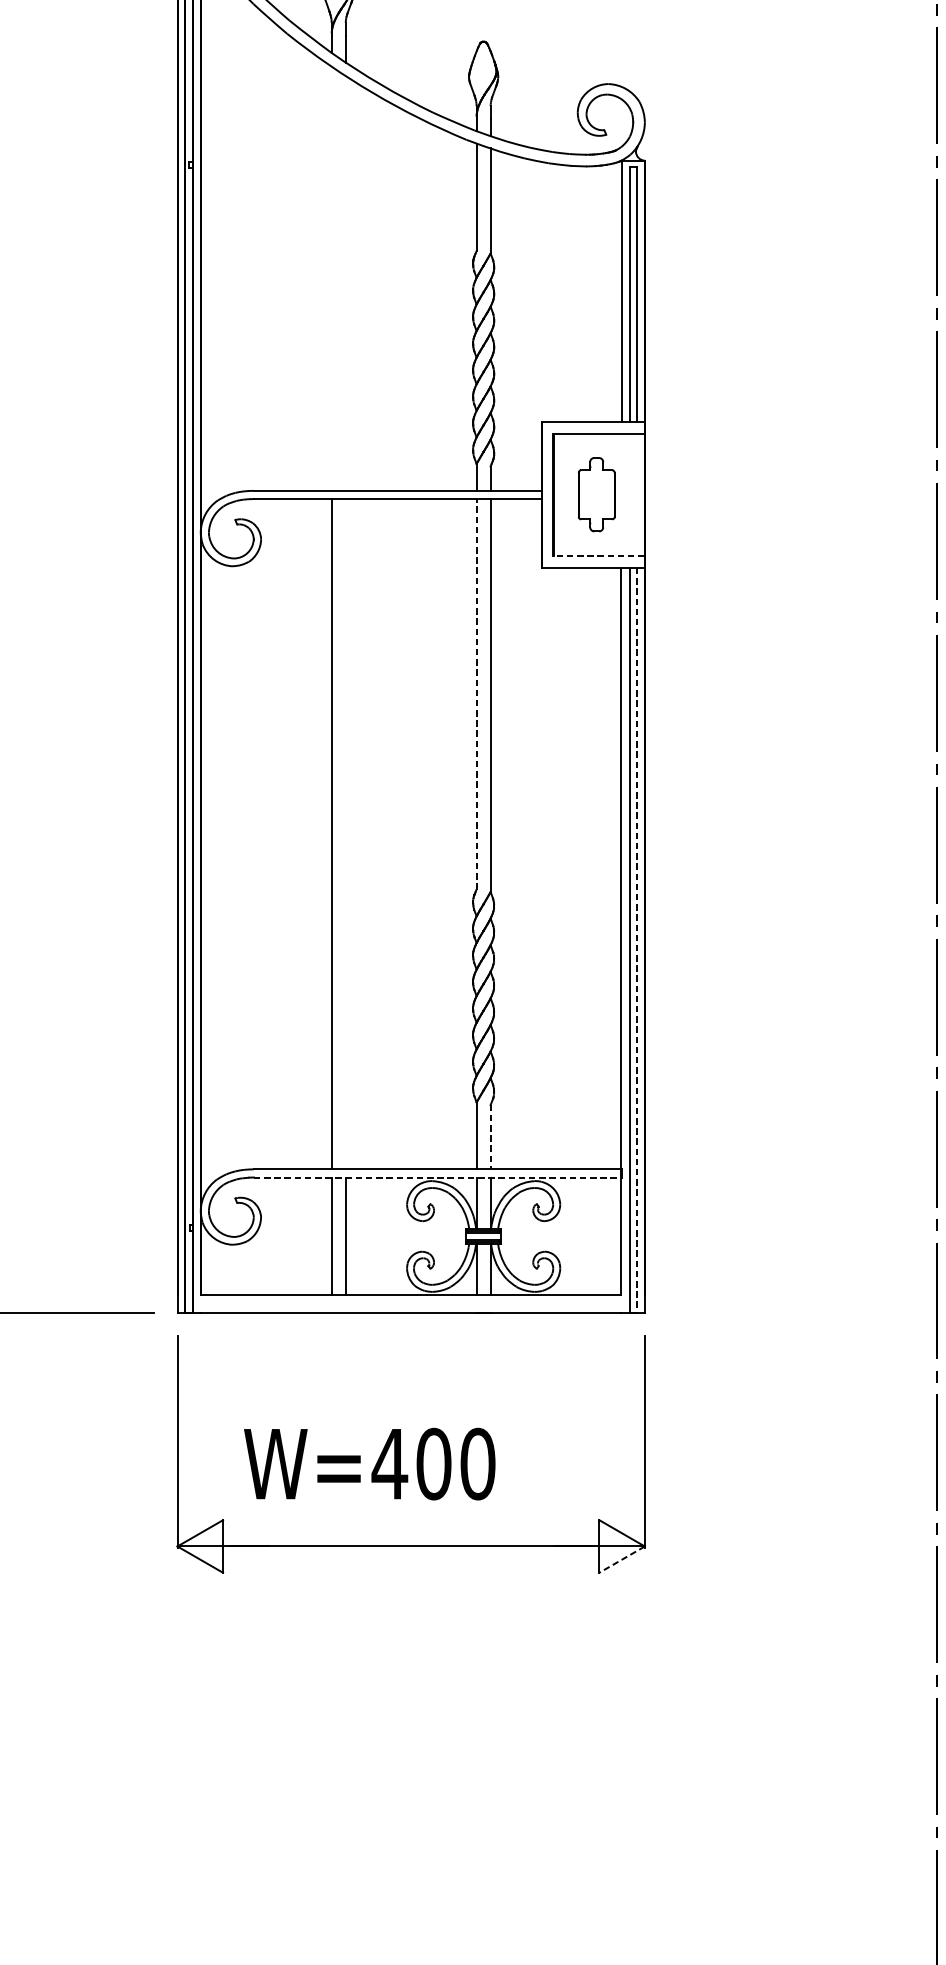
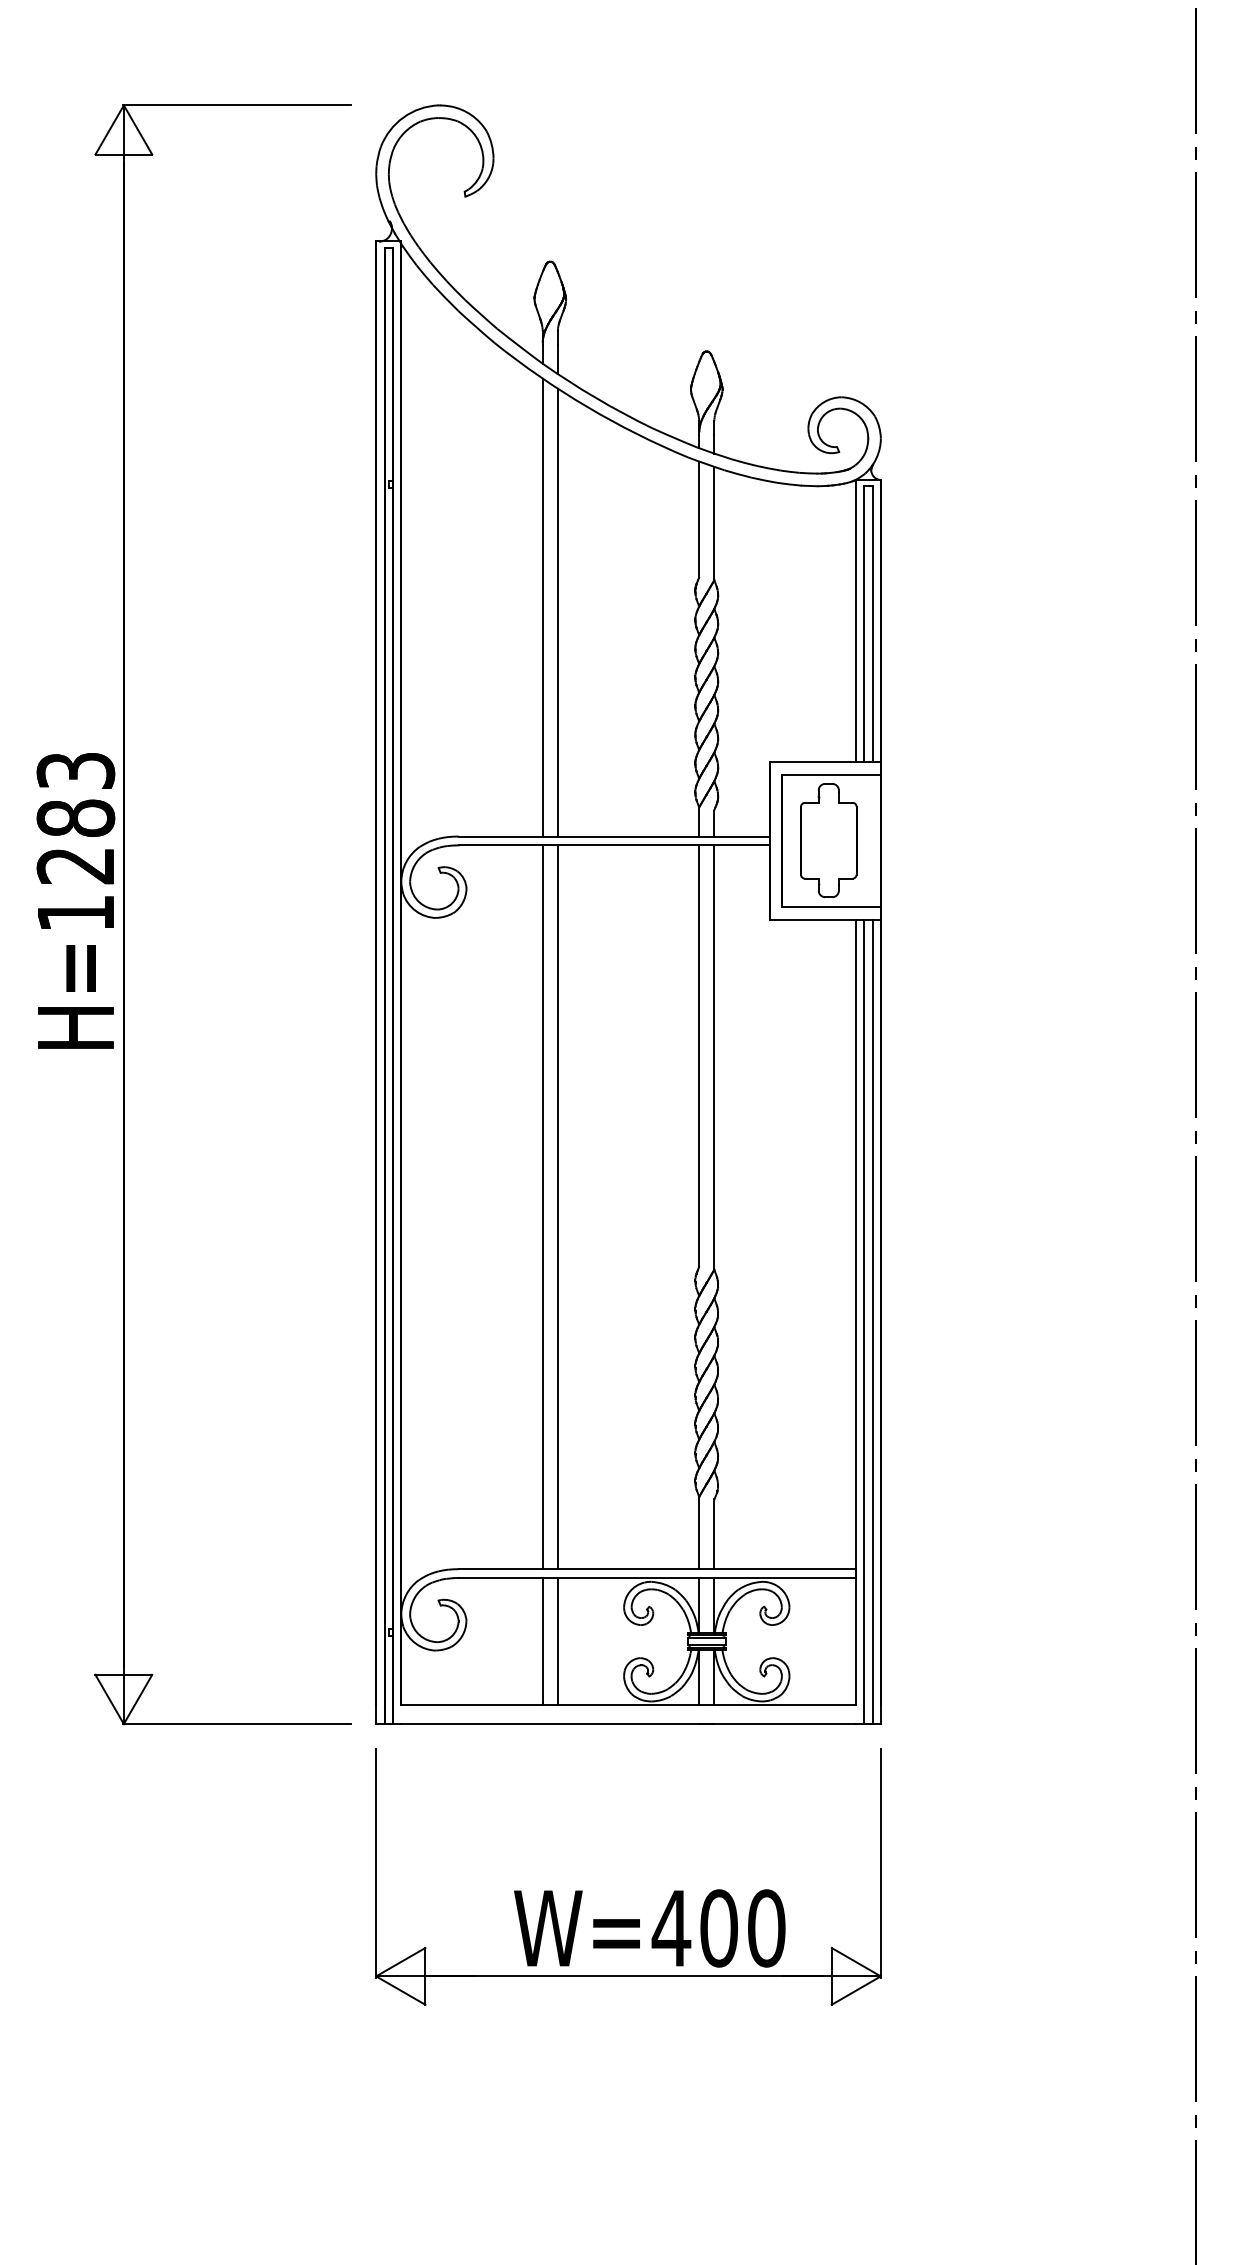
line: (331, 278) -> (542, 607), added
line: (345, 283) -> (557, 612), added
part: (596, 494) -> (828, 840), size x1.43
line: (598, 556) -> (830, 907), dashed -> solid
line: (476, 694) -> (699, 1056), dashed -> solid
line: (345, 834) -> (557, 1207), added
line: (637, 940) -> (872, 1322), dashed -> solid
line: (490, 1137) -> (714, 1534), dashed -> solid
line: (438, 1177) -> (657, 1577), dashed -> solid
text: (369, 1464) -> (649, 1928), moved
line: (621, 1559) -> (855, 1990), dashed -> solid

